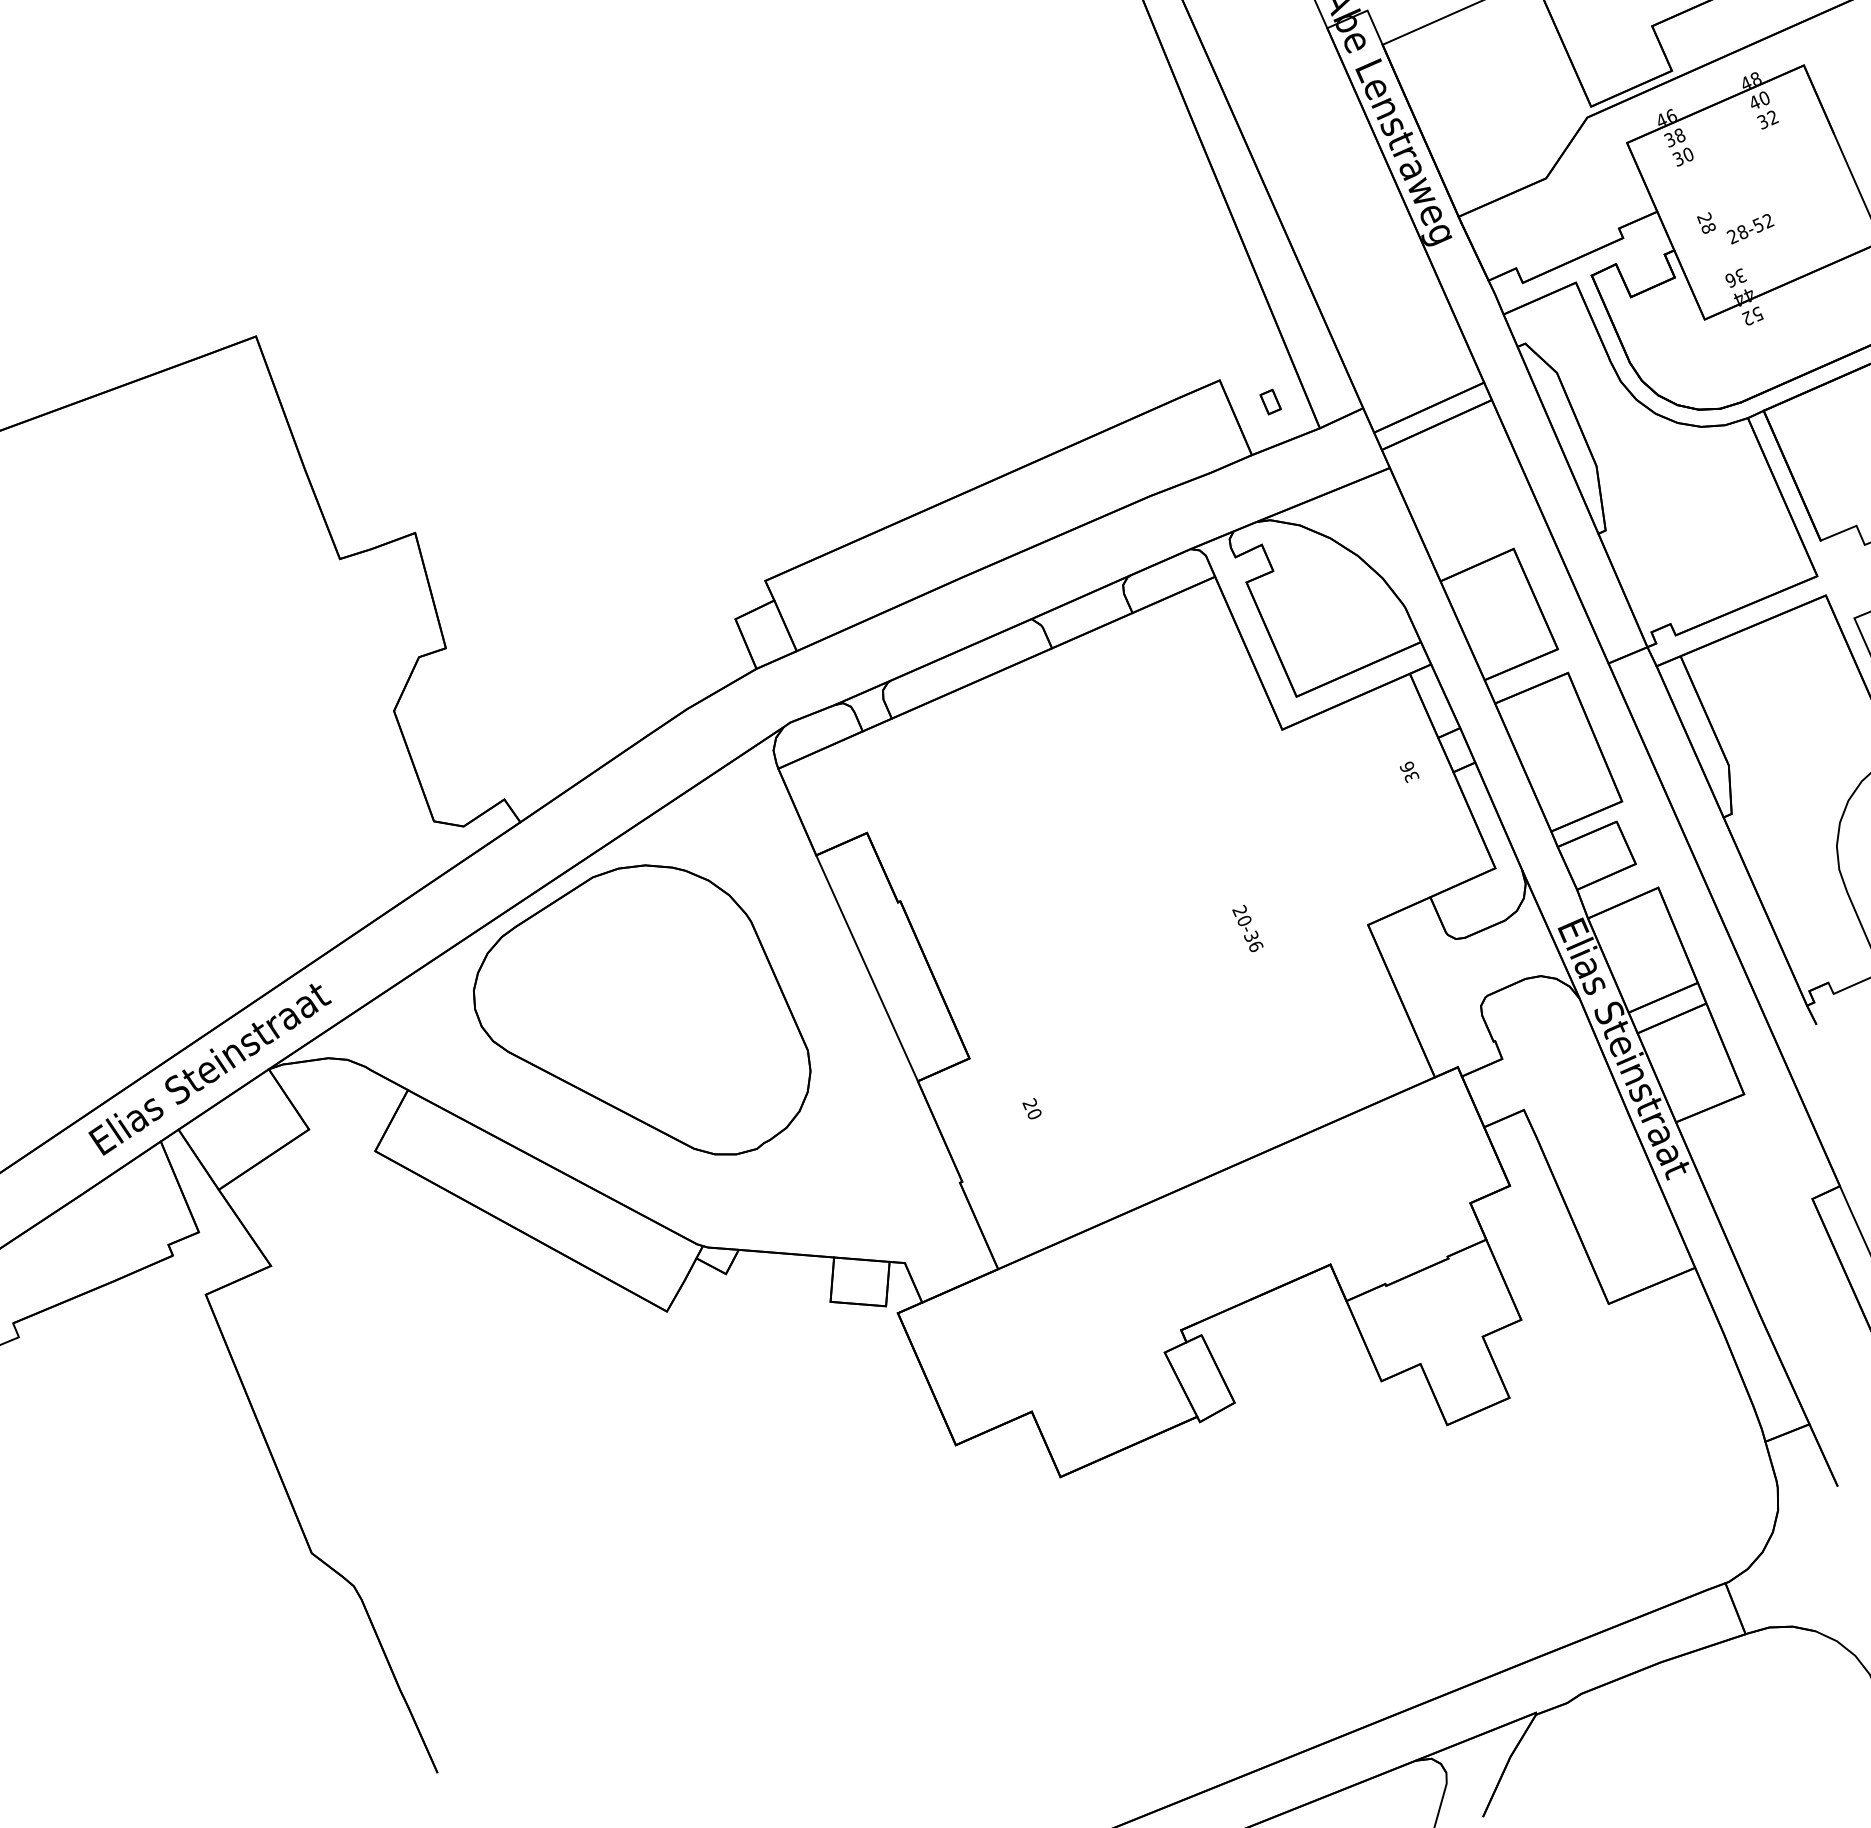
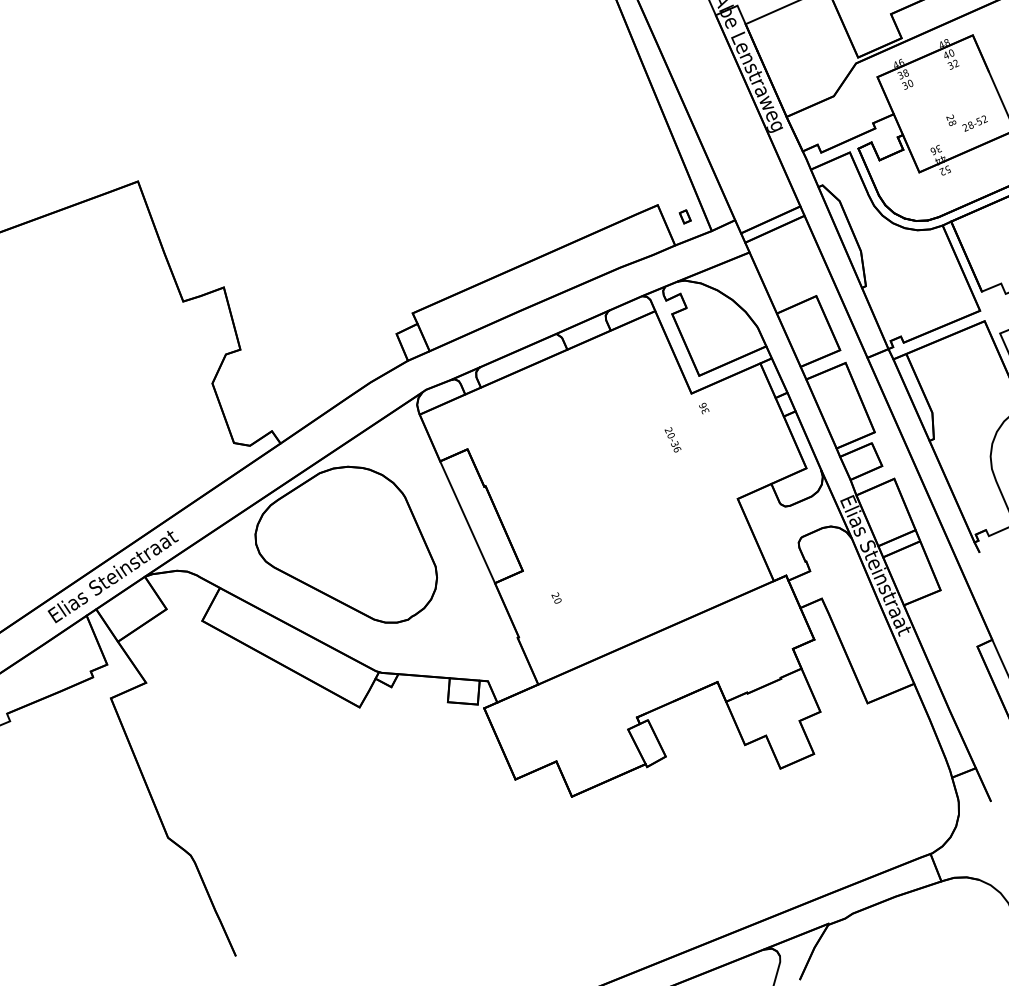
text: (1734, 227) -> (966, 122), moved
text: (1410, 772) -> (704, 408), moved
text: (1246, 927) -> (672, 439), moved

